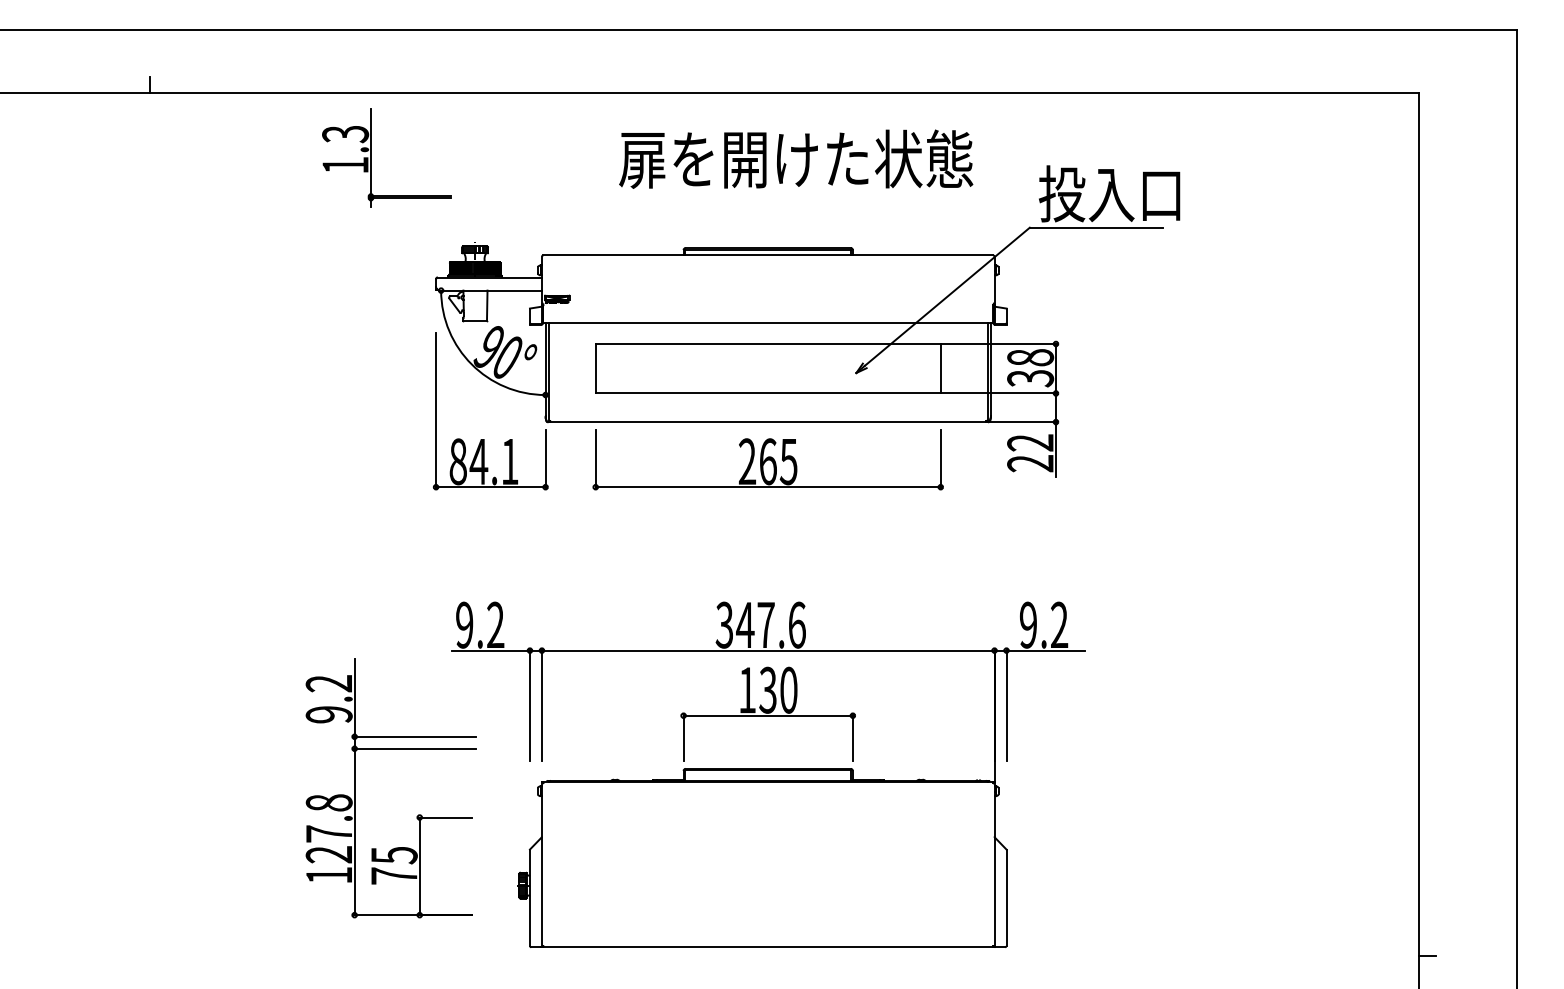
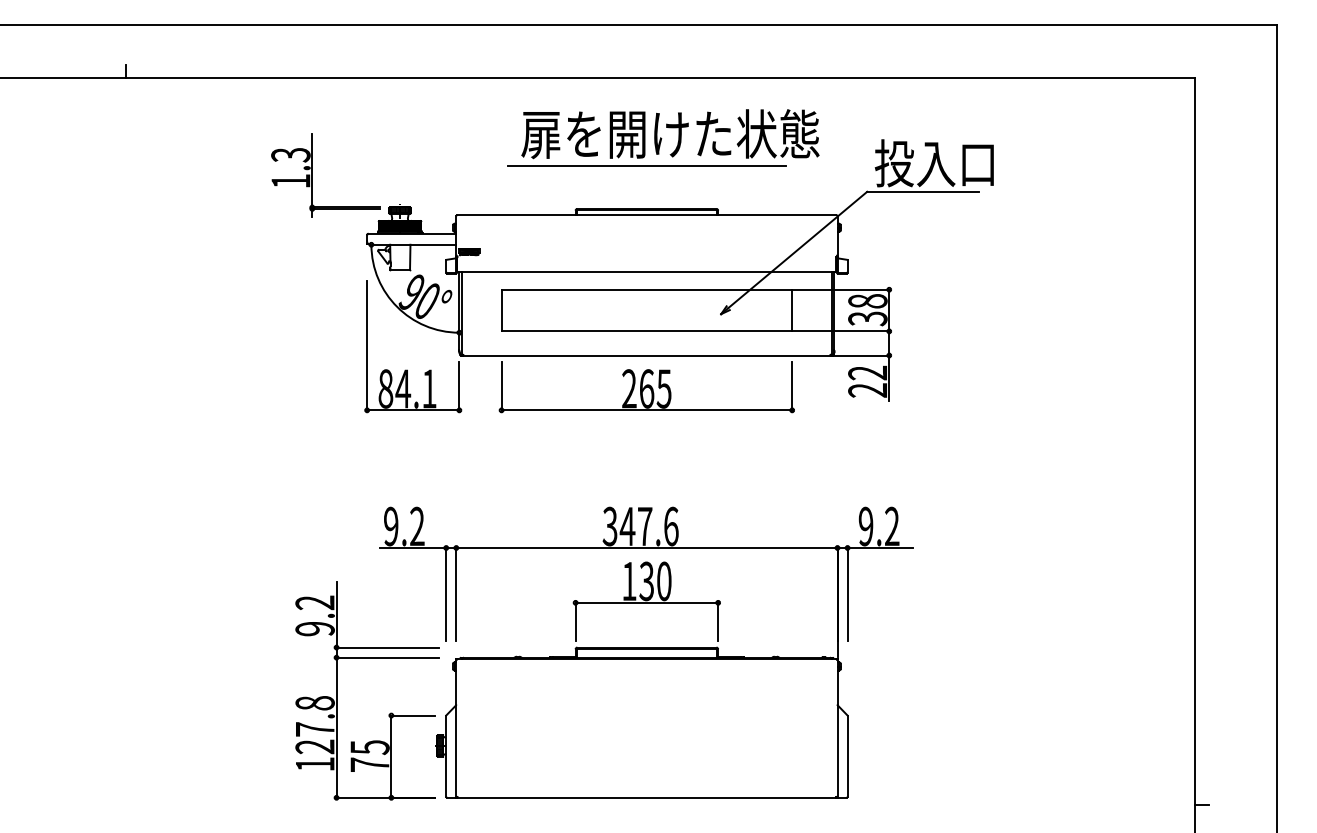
part: (371, 158) -> (312, 175), moved
line: (767, 197) -> (646, 166), added
part: (355, 787) -> (337, 690), moved

